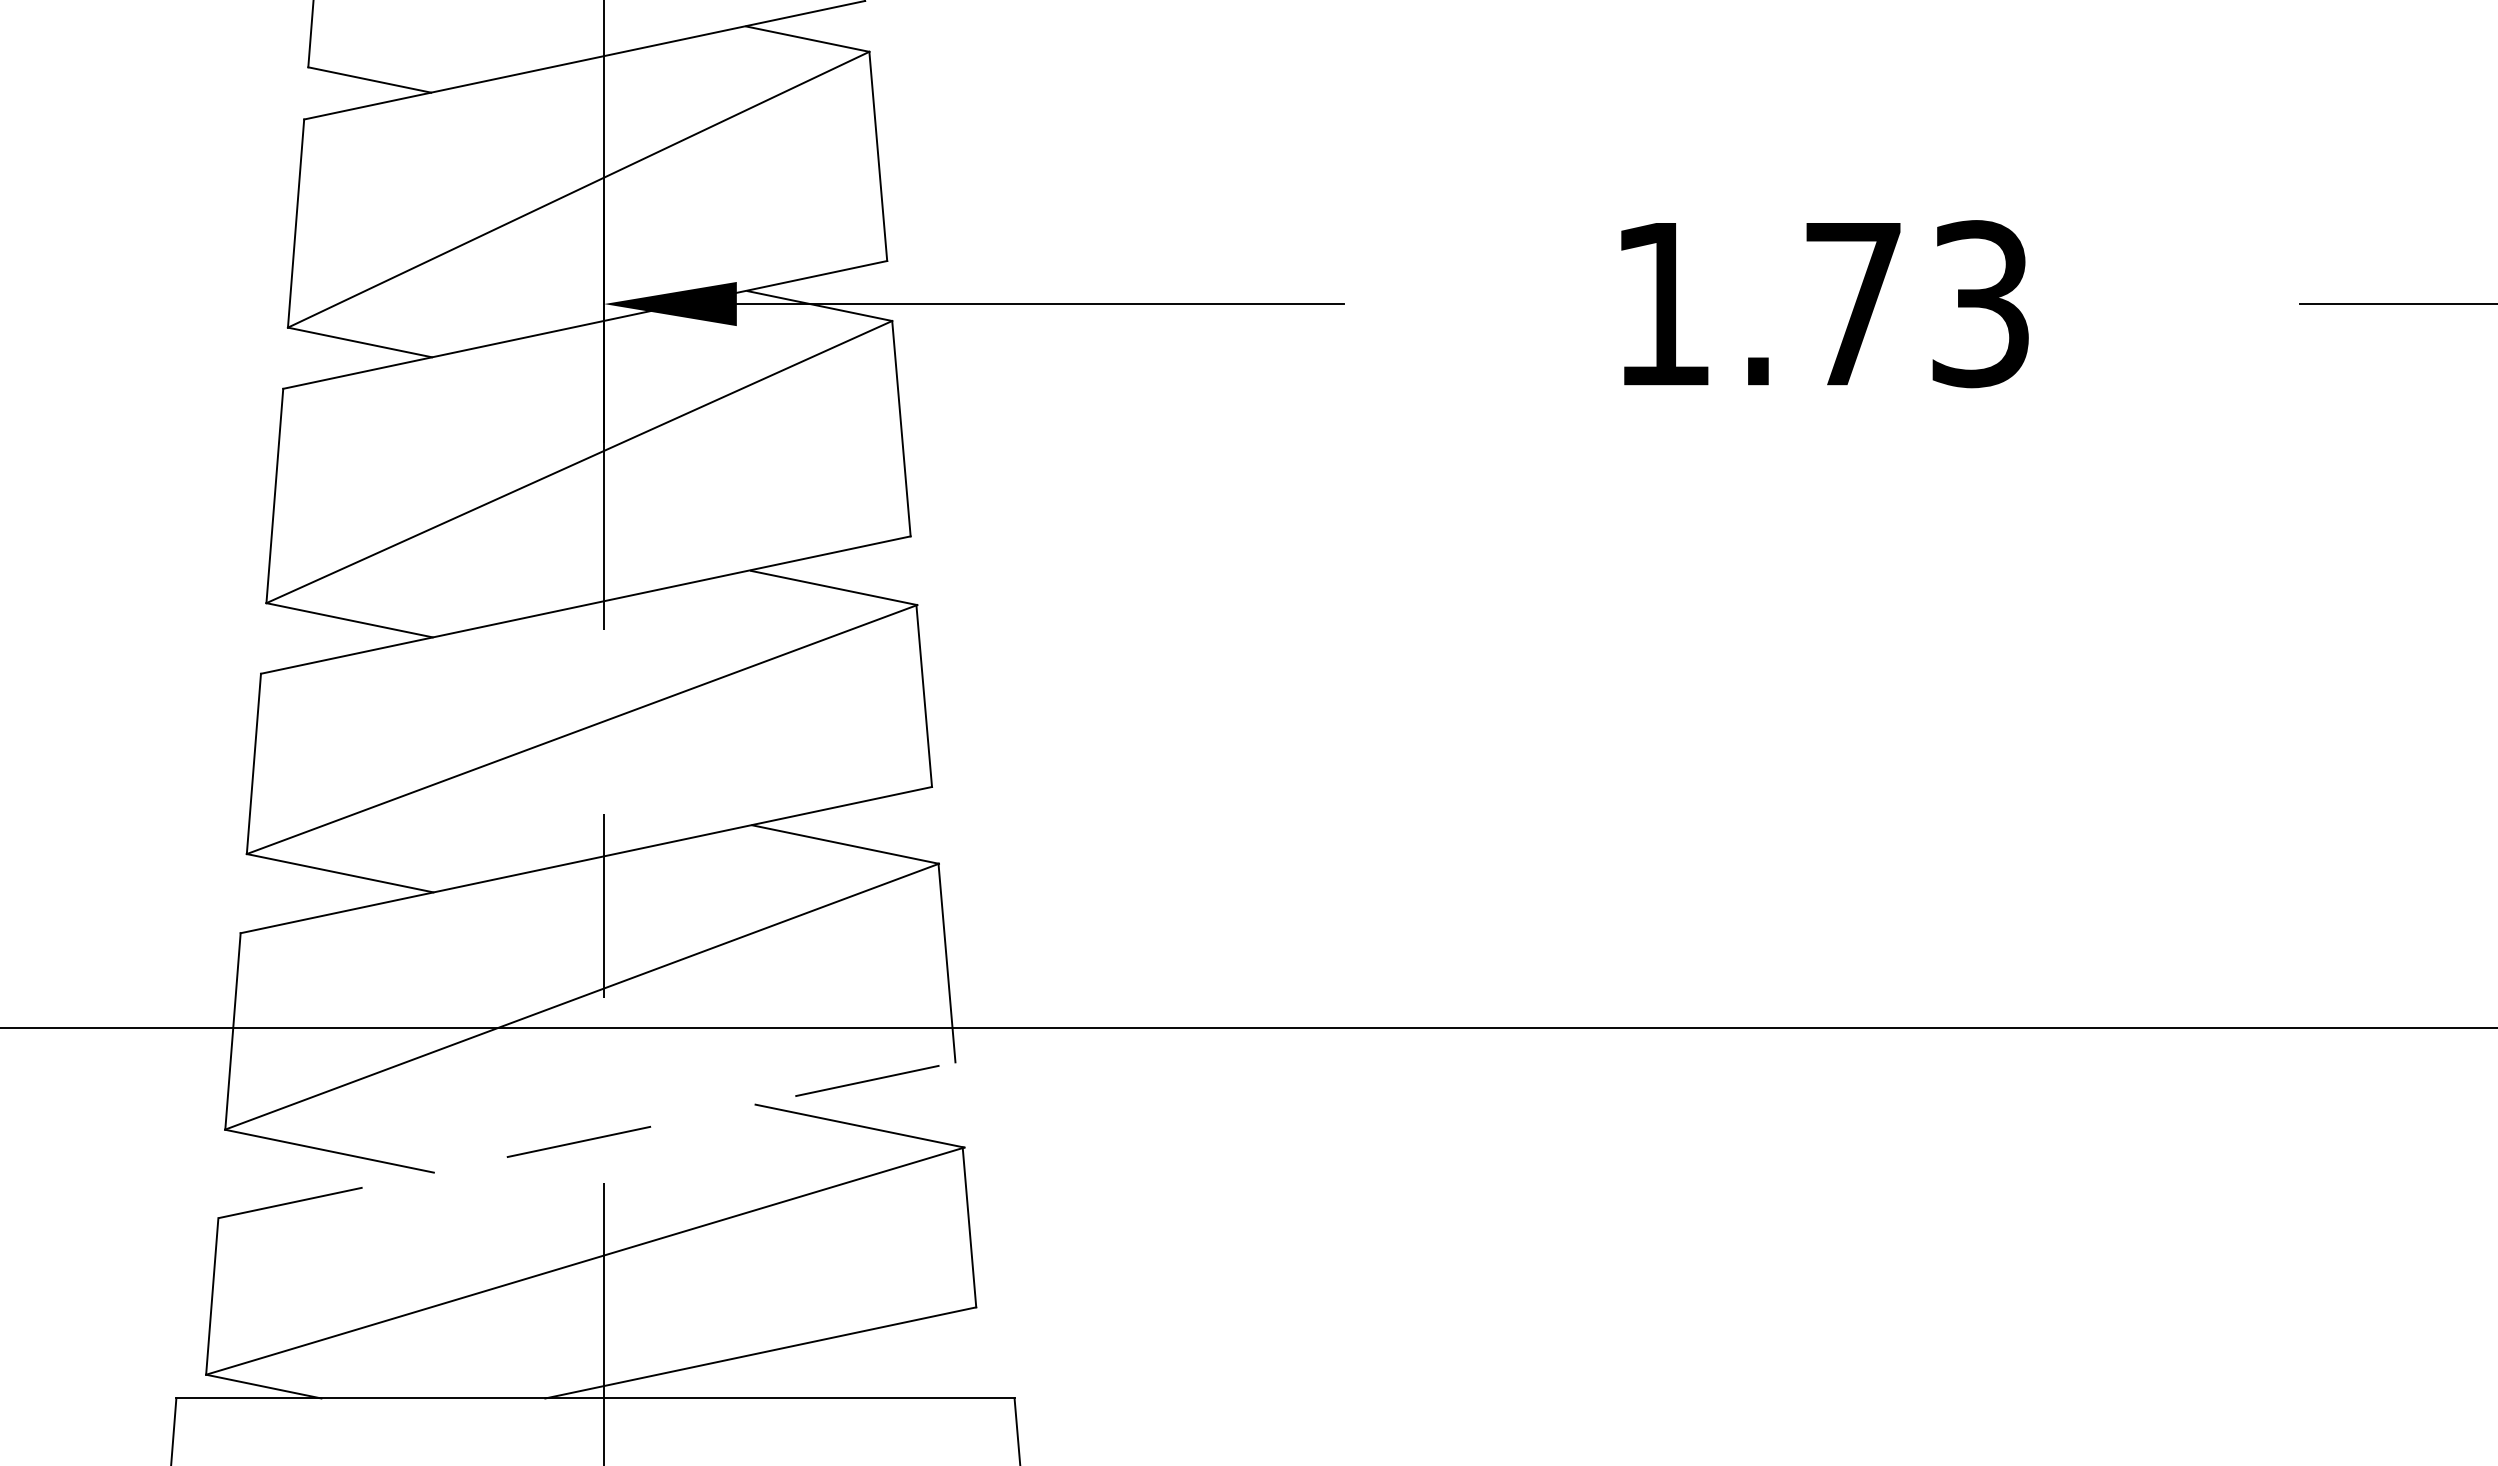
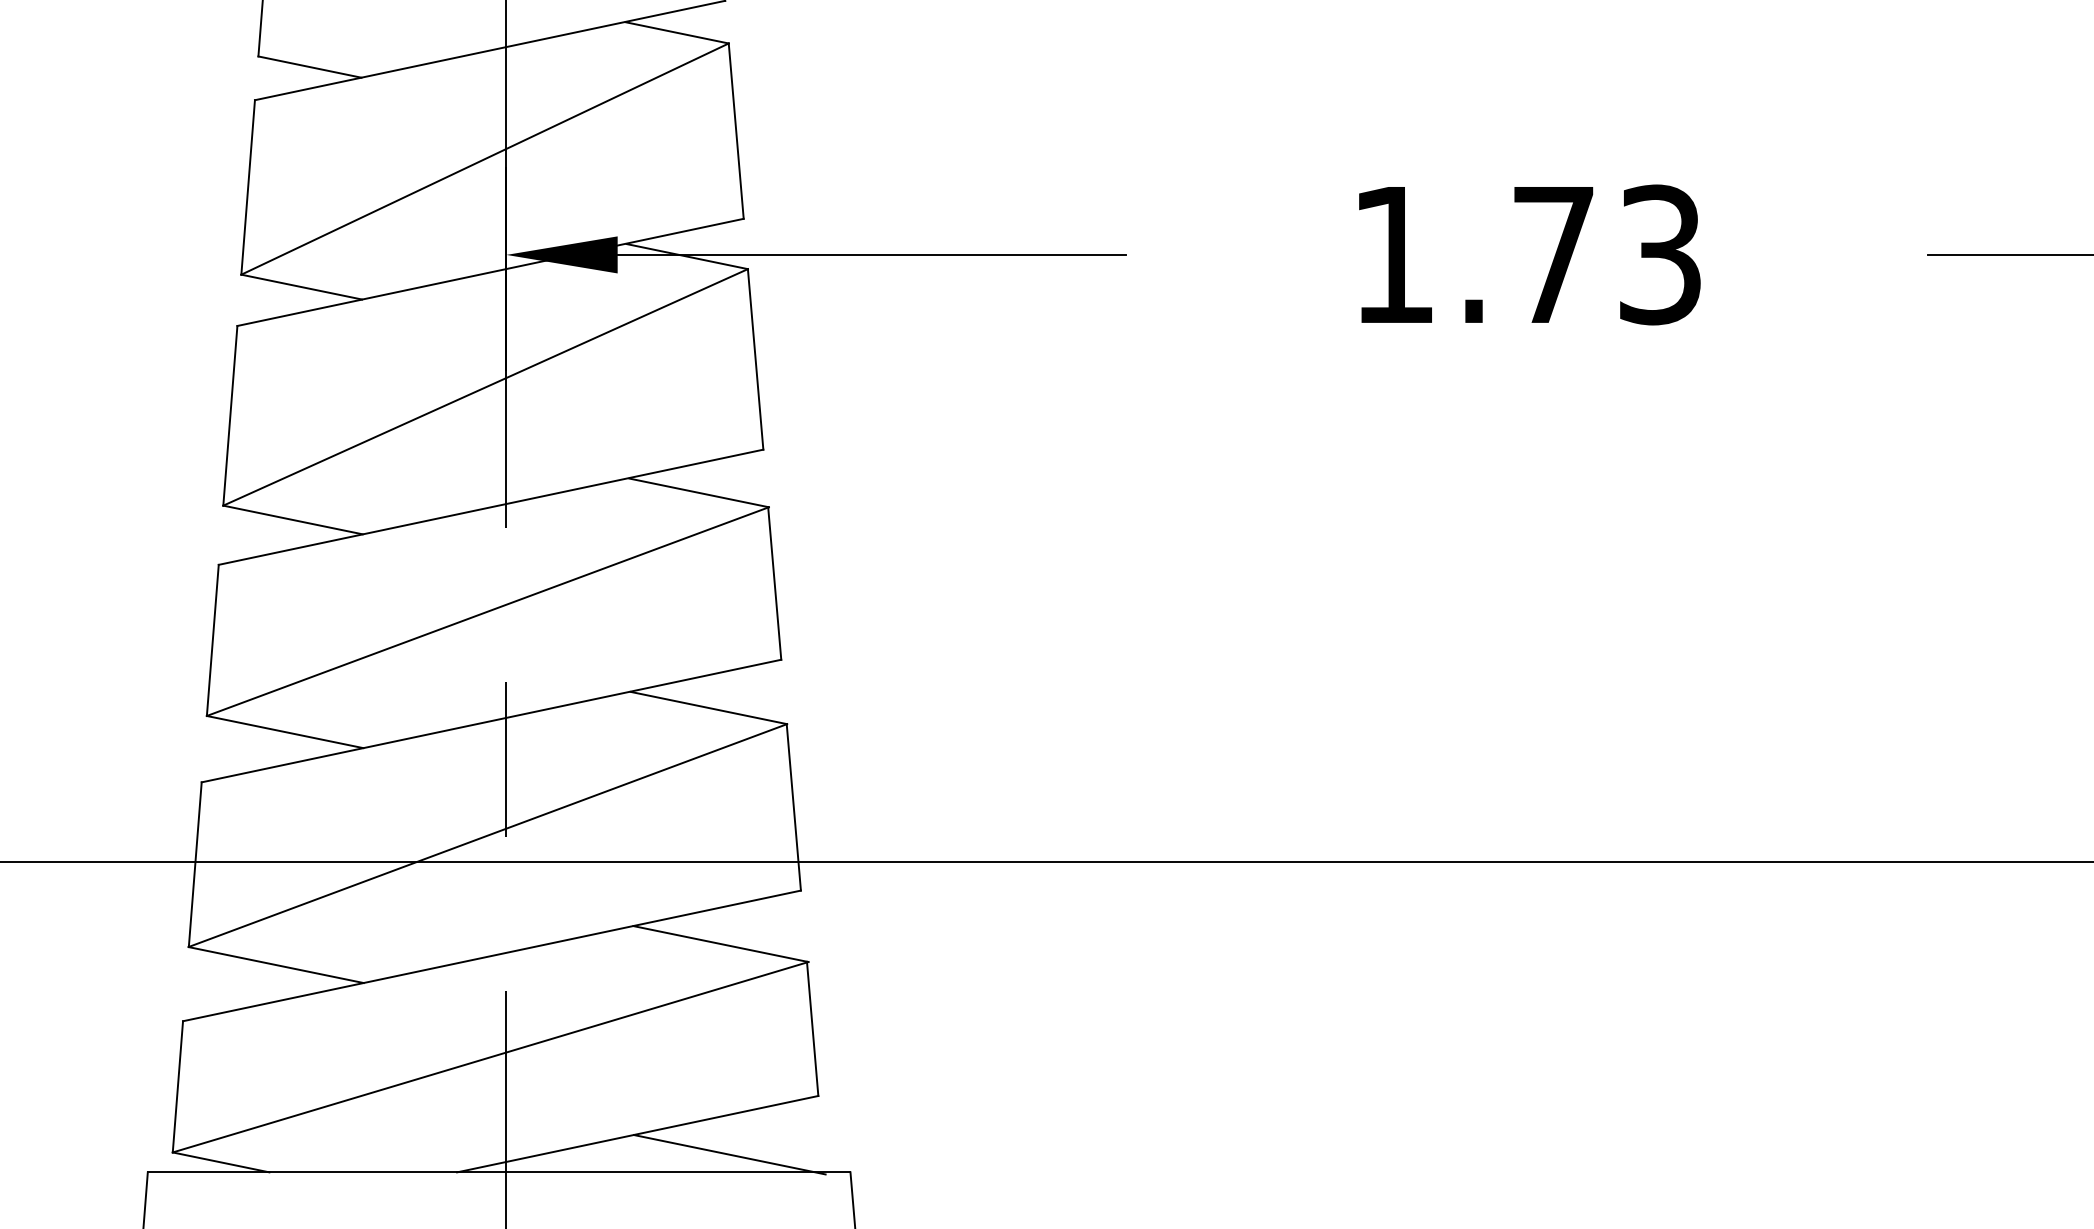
line: (586, 1140) -> (491, 956), dashed -> solid
line: (870, 1376) -> (729, 1153), added

